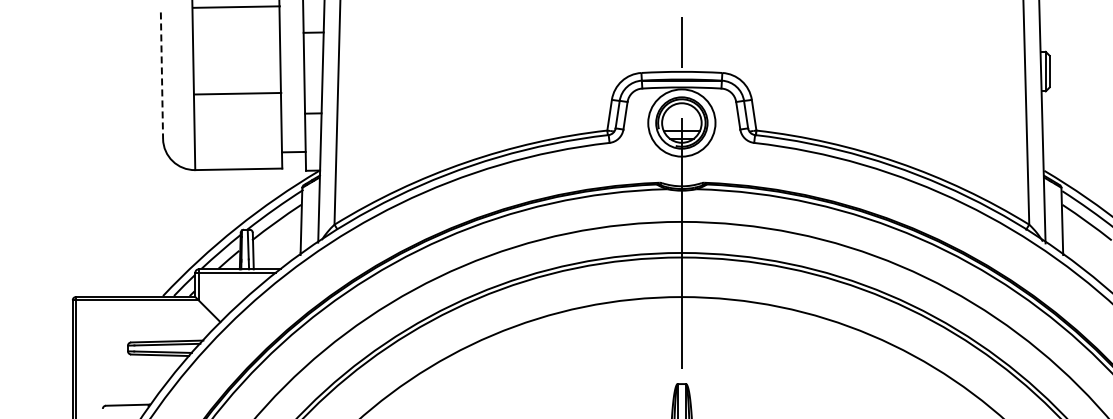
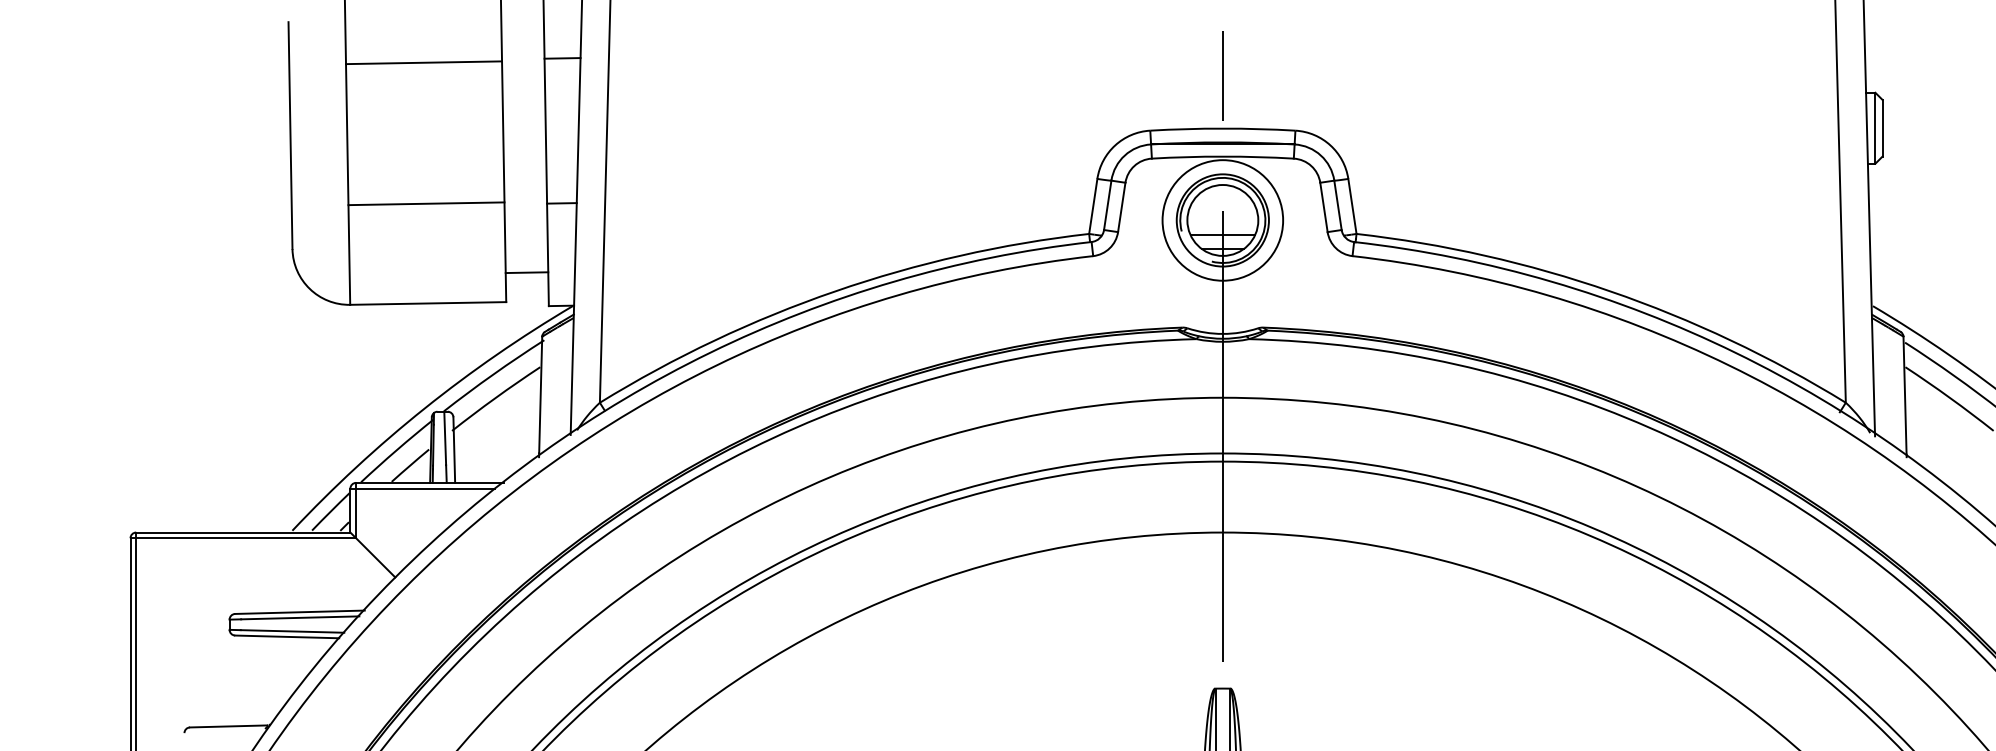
line: (235, 6) -> (422, 61), moved
line: (161, 76) -> (289, 136), dashed -> solid
line: (237, 93) -> (425, 203), moved

